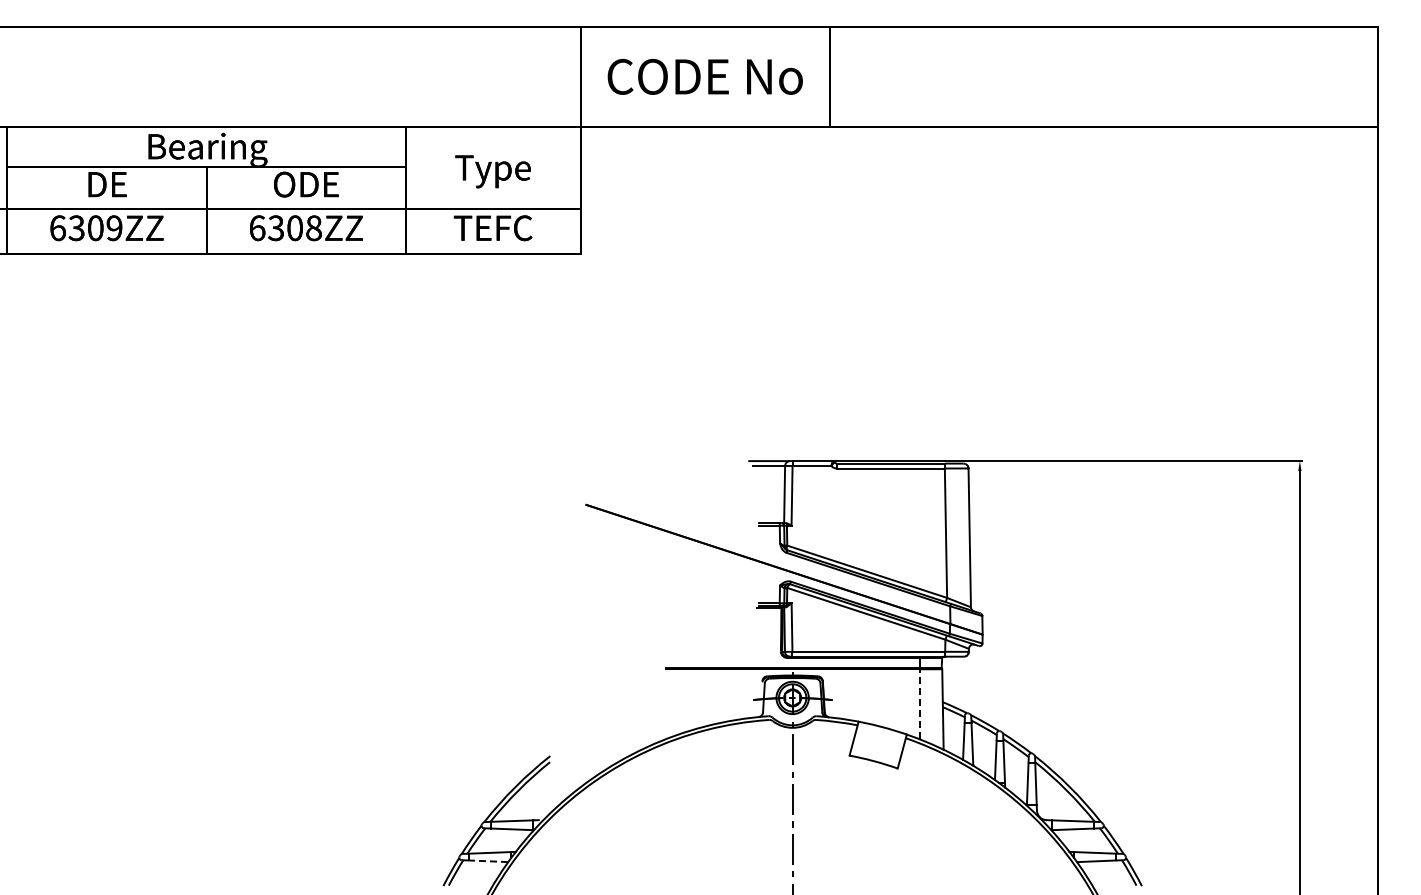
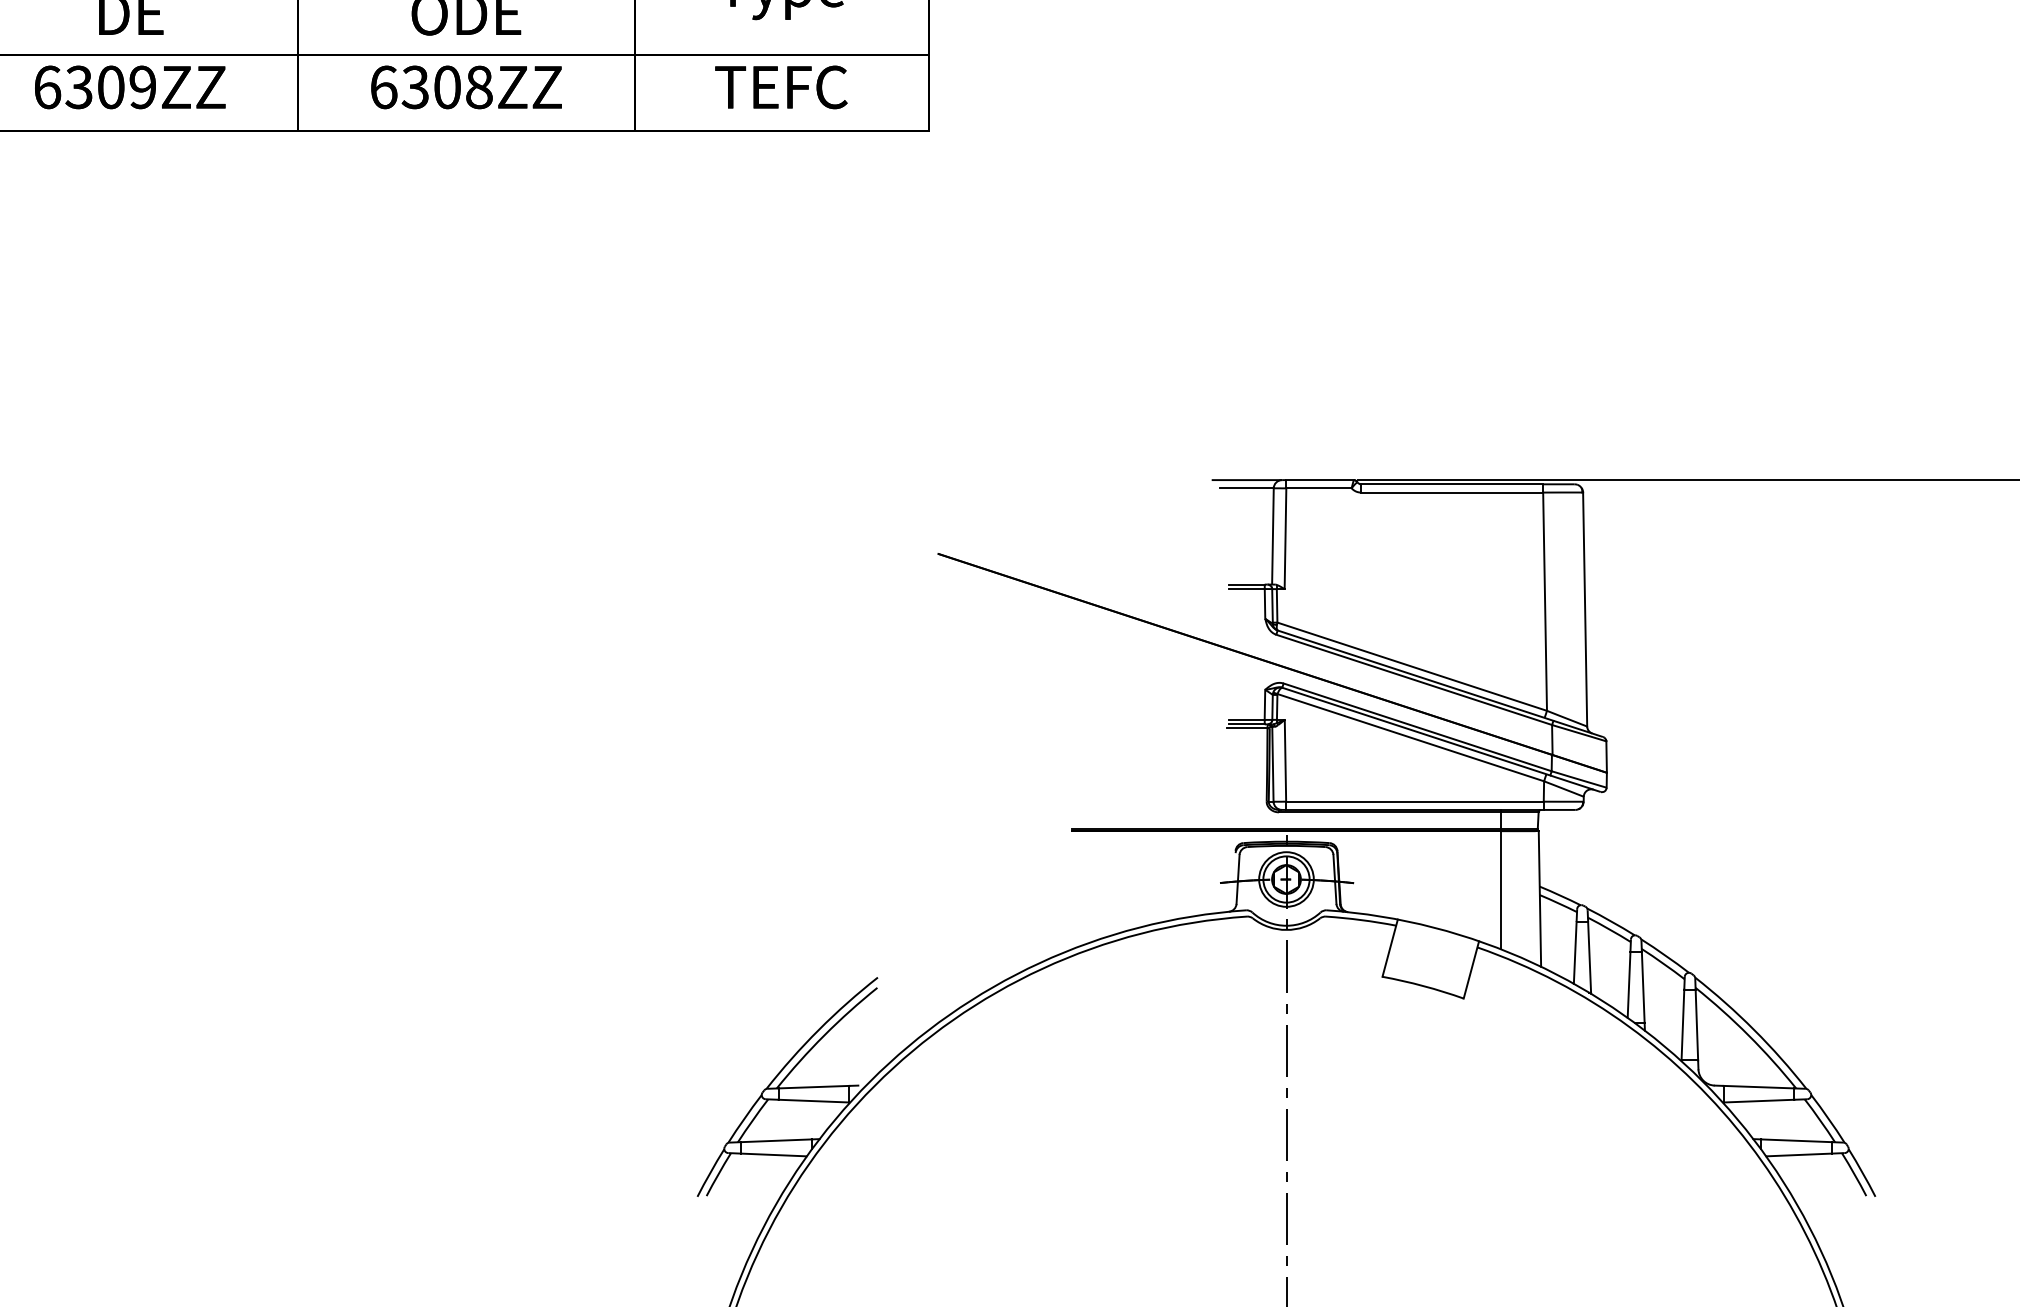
line: (919, 703) -> (1500, 888), dashed -> solid
line: (488, 861) -> (773, 1155), dashed -> solid

